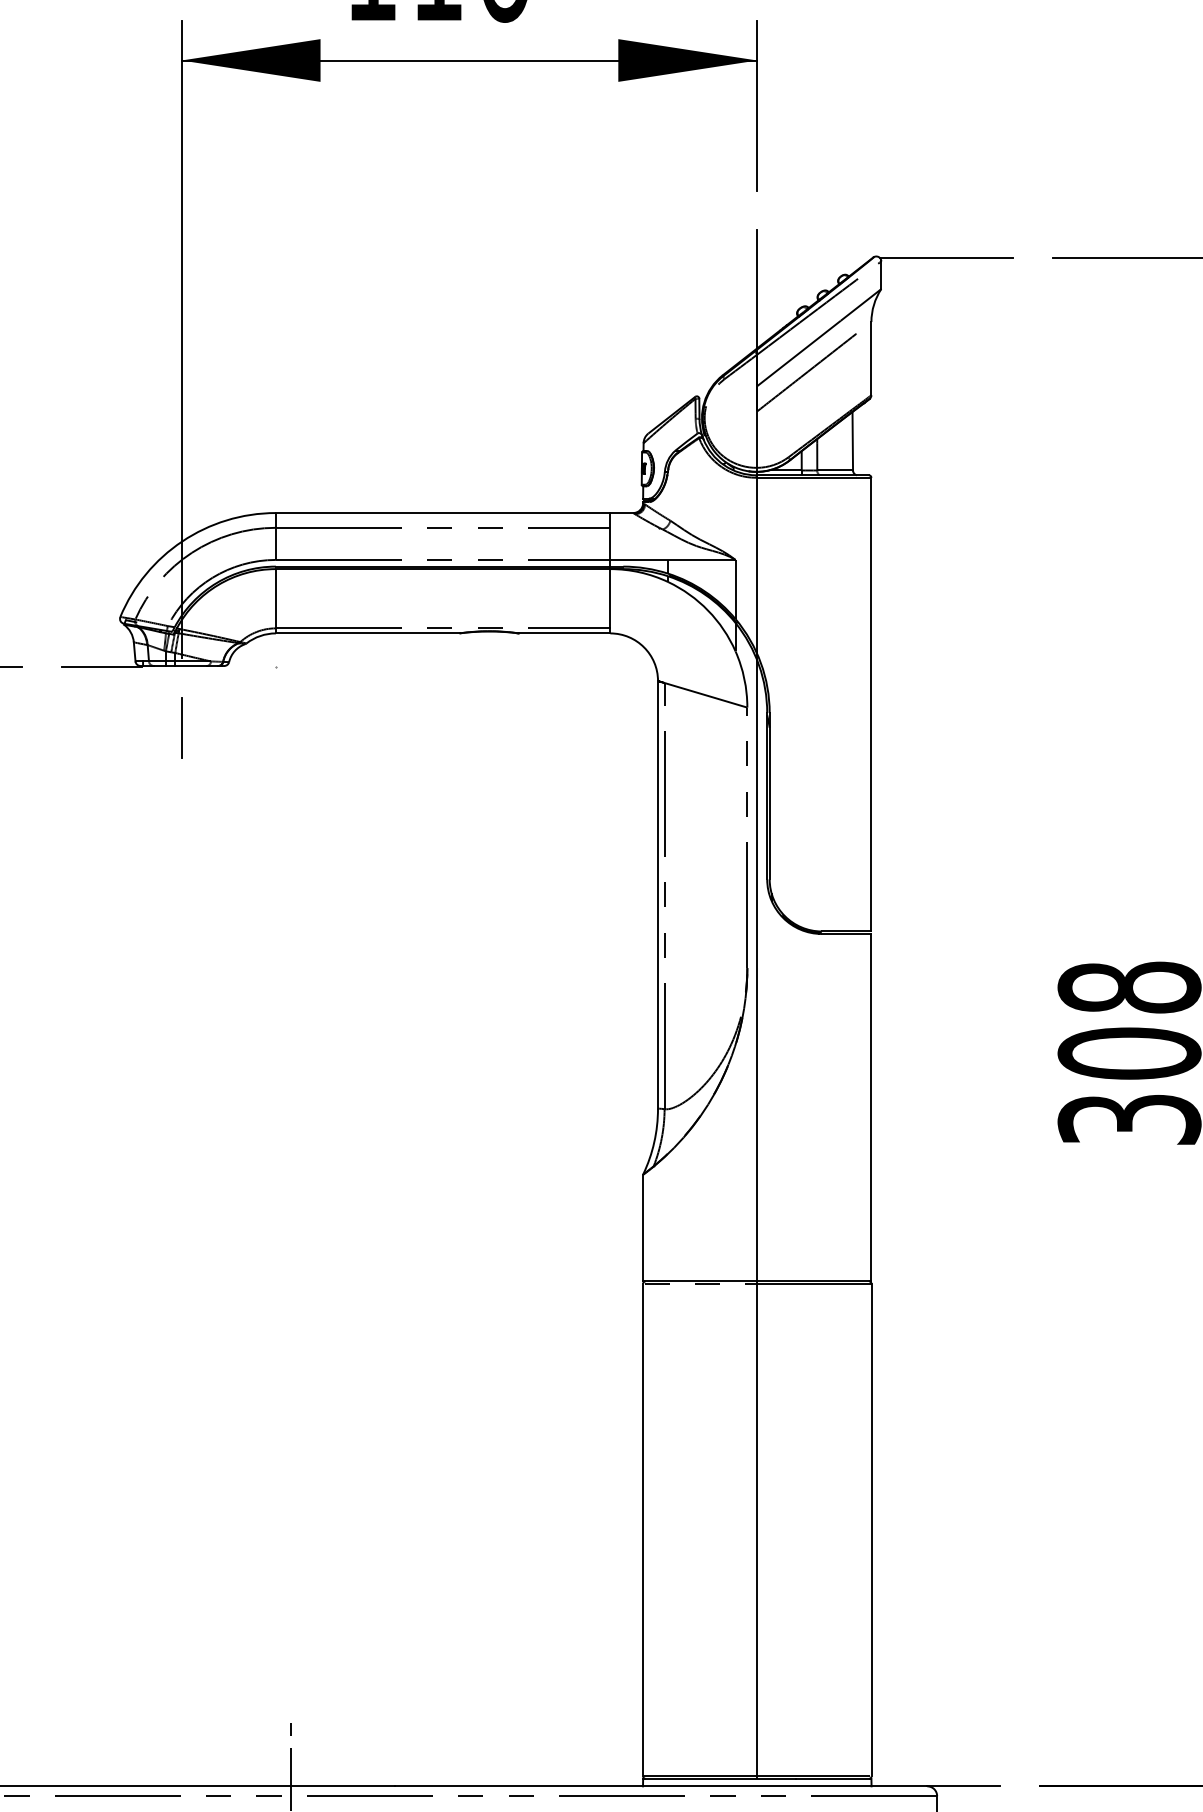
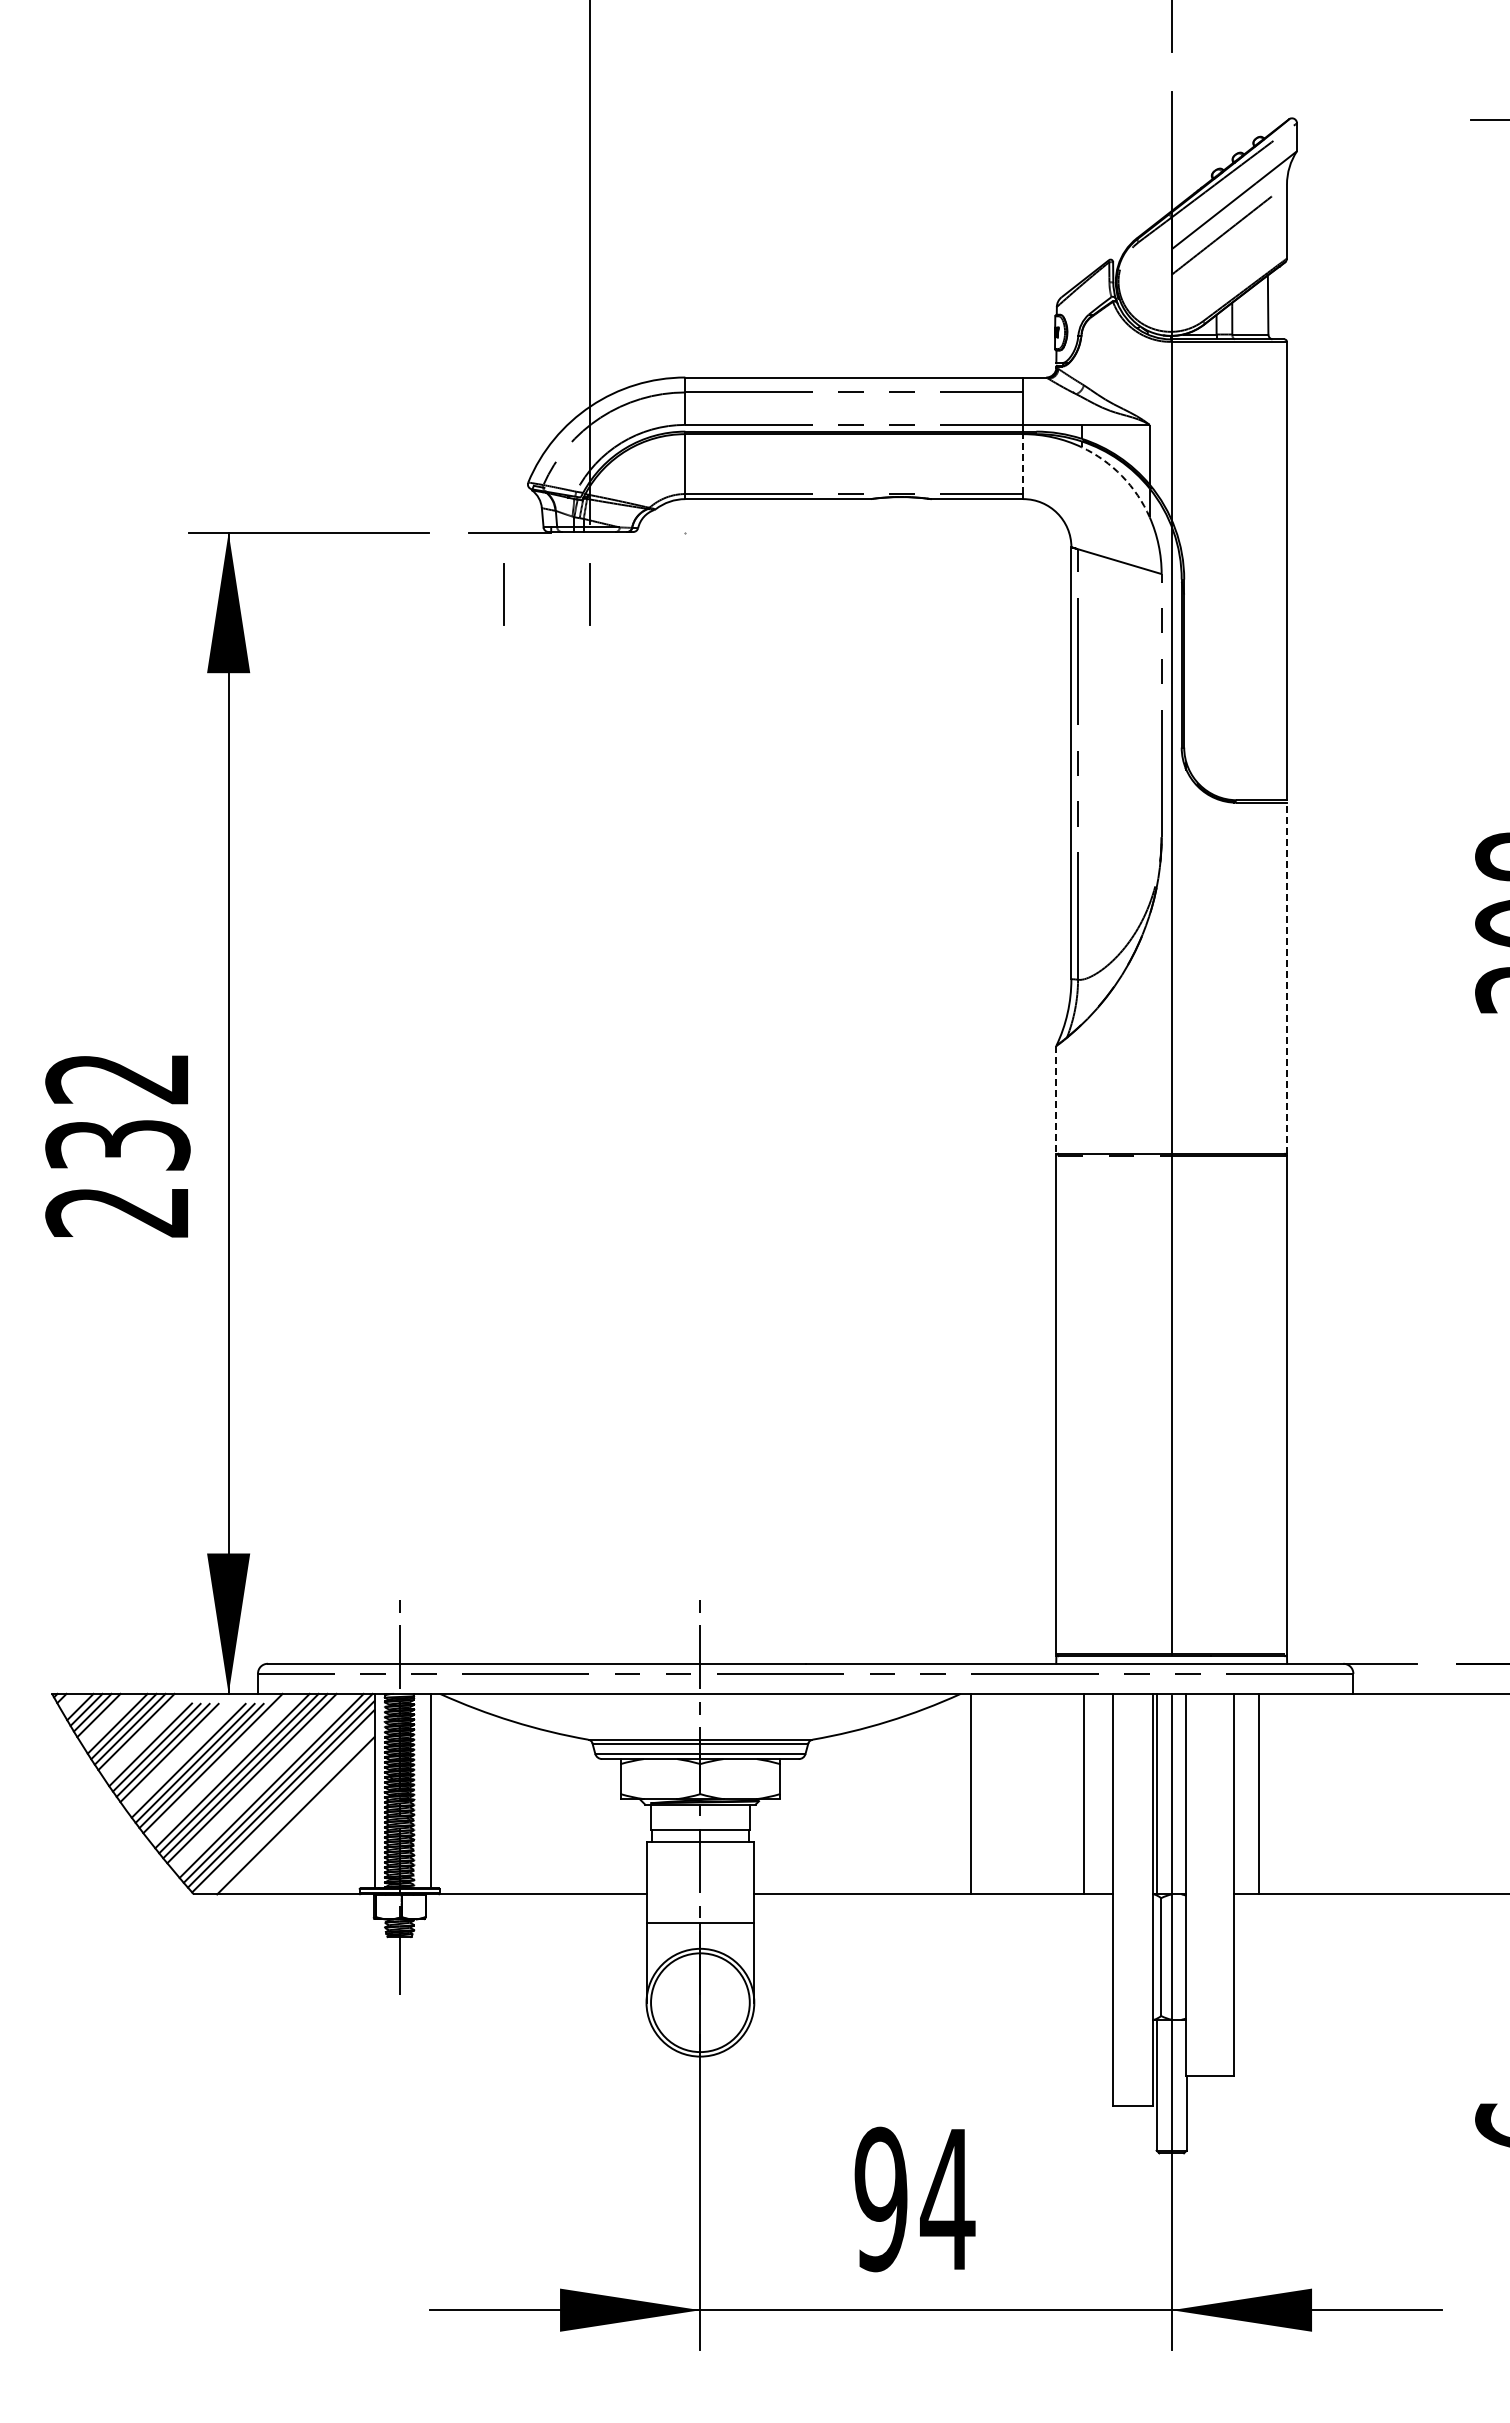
line: (946, 257) -> (1362, 119), removed
line: (610, 599) -> (1023, 464), solid -> dashed
arc: (708, 611) -> (1122, 476), solid -> dashed
line: (95, 727) -> (503, 594), added
line: (870, 1106) -> (1286, 977), solid -> dashed
line: (643, 1227) -> (1056, 1099), solid -> dashed

